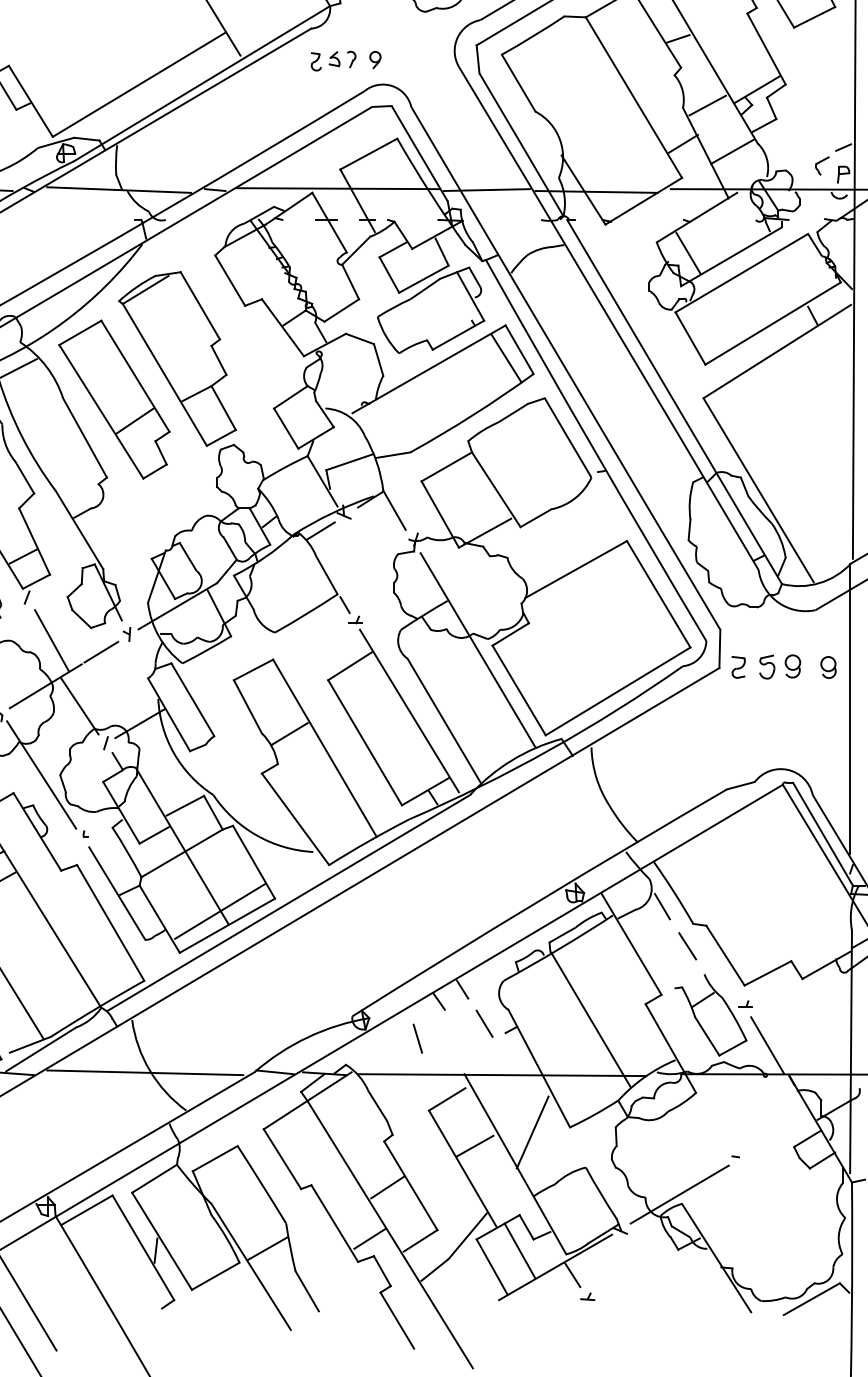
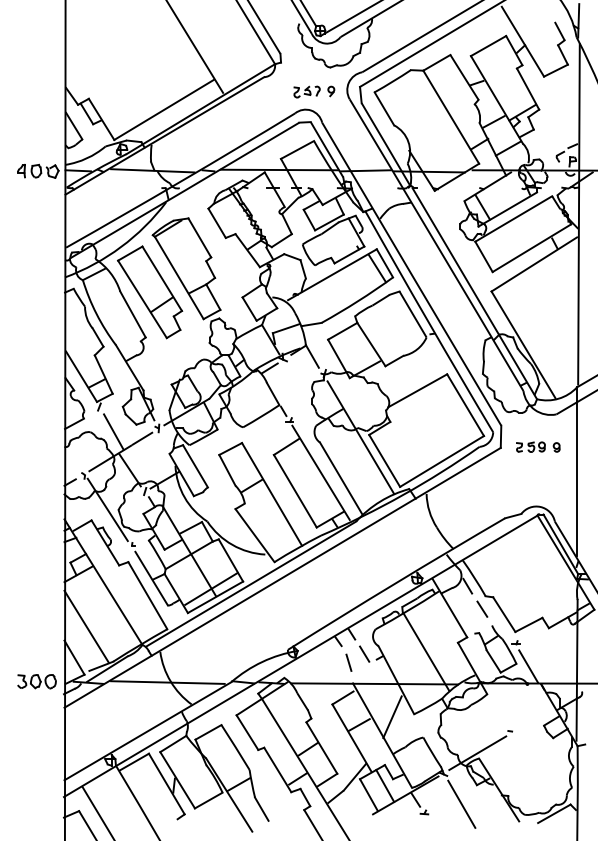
part: (346, 60) -> (314, 91), moved
part: (784, 665) -> (538, 446), size x0.71
line: (417, 1038) -> (348, 662), moved
line: (651, 1281) -> (461, 803), added

